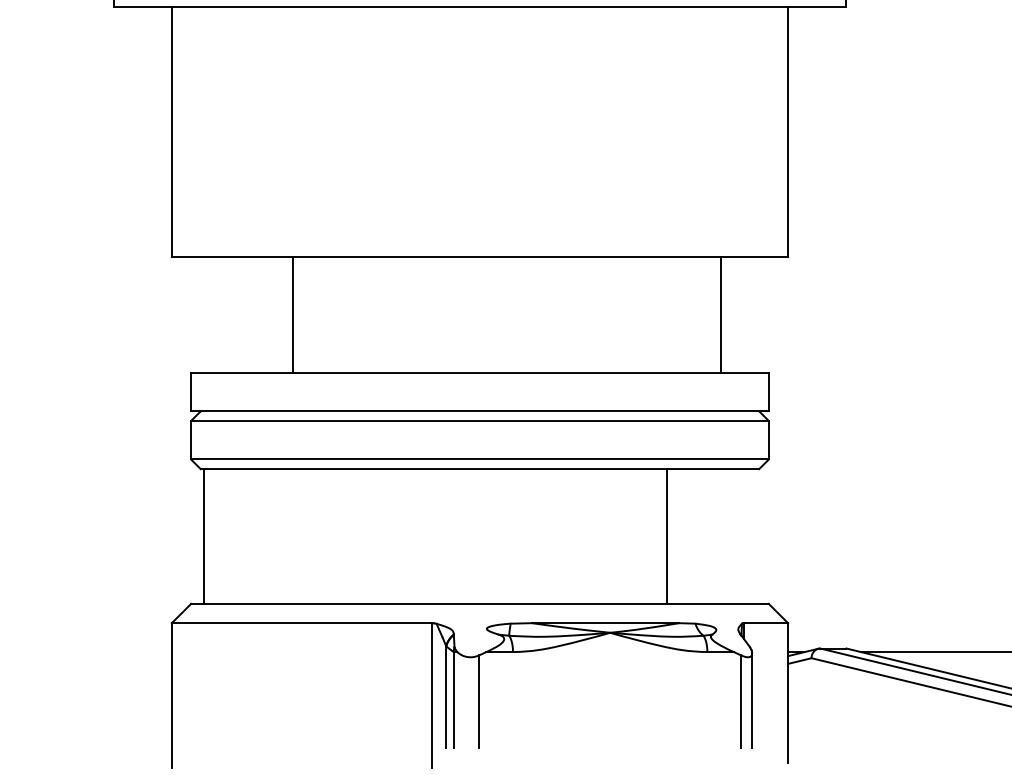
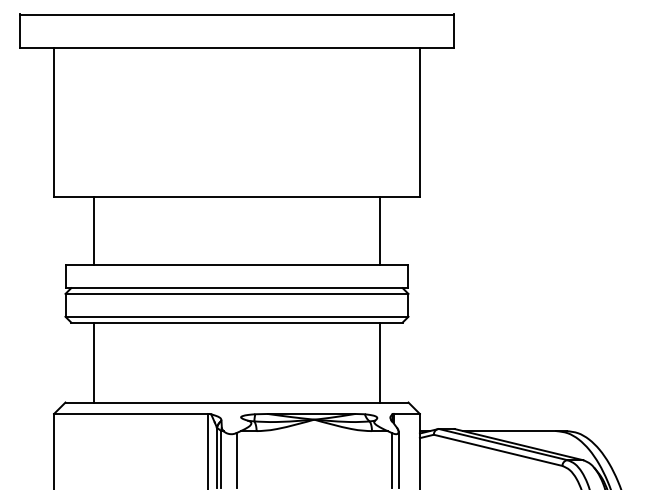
line: (293, 314) -> (94, 230), moved
line: (204, 536) -> (94, 362), moved
line: (666, 536) -> (379, 362), moved

